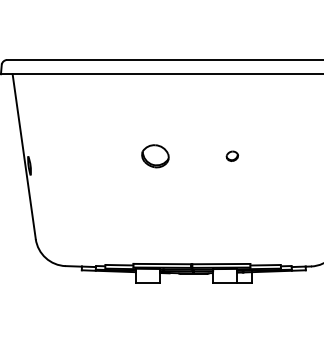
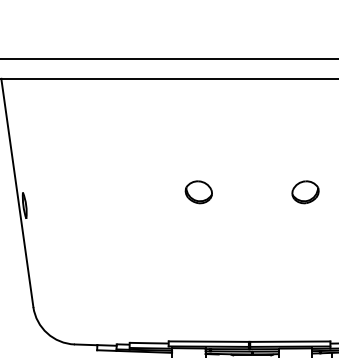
part: (154, 155) -> (197, 191), size x0.71
part: (232, 156) -> (305, 192), size x1.67

